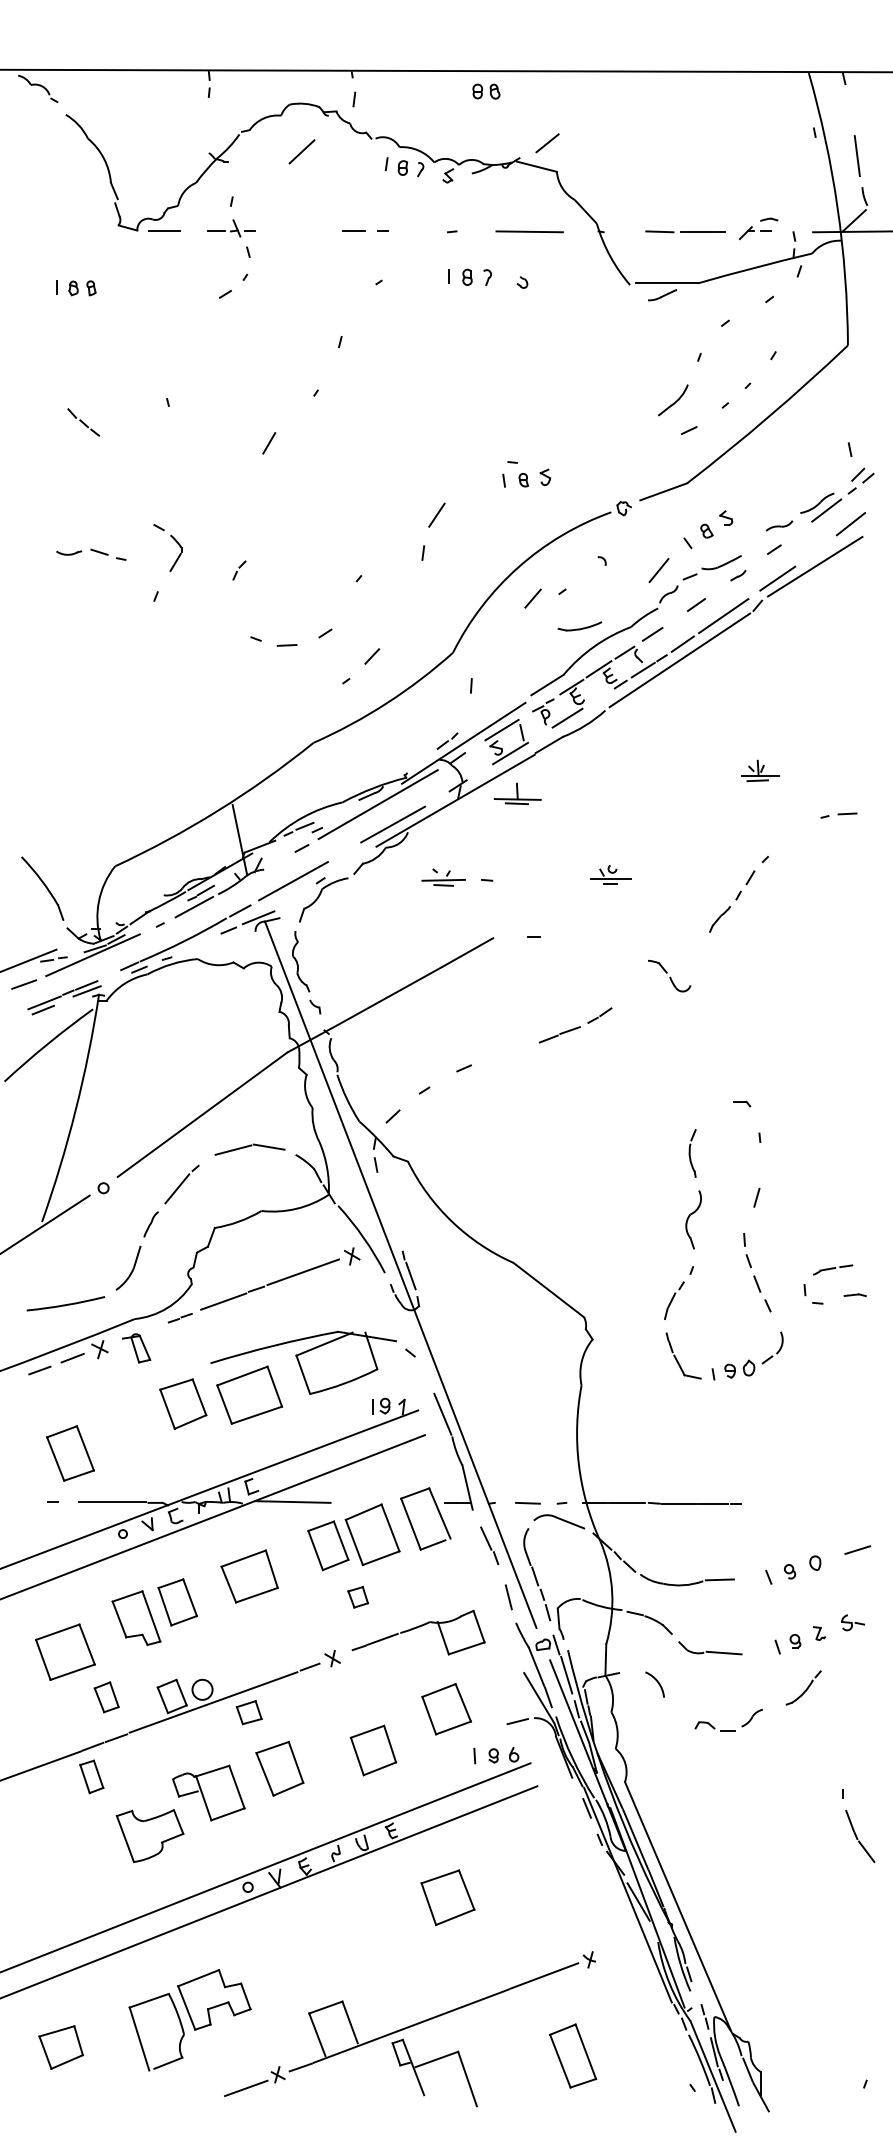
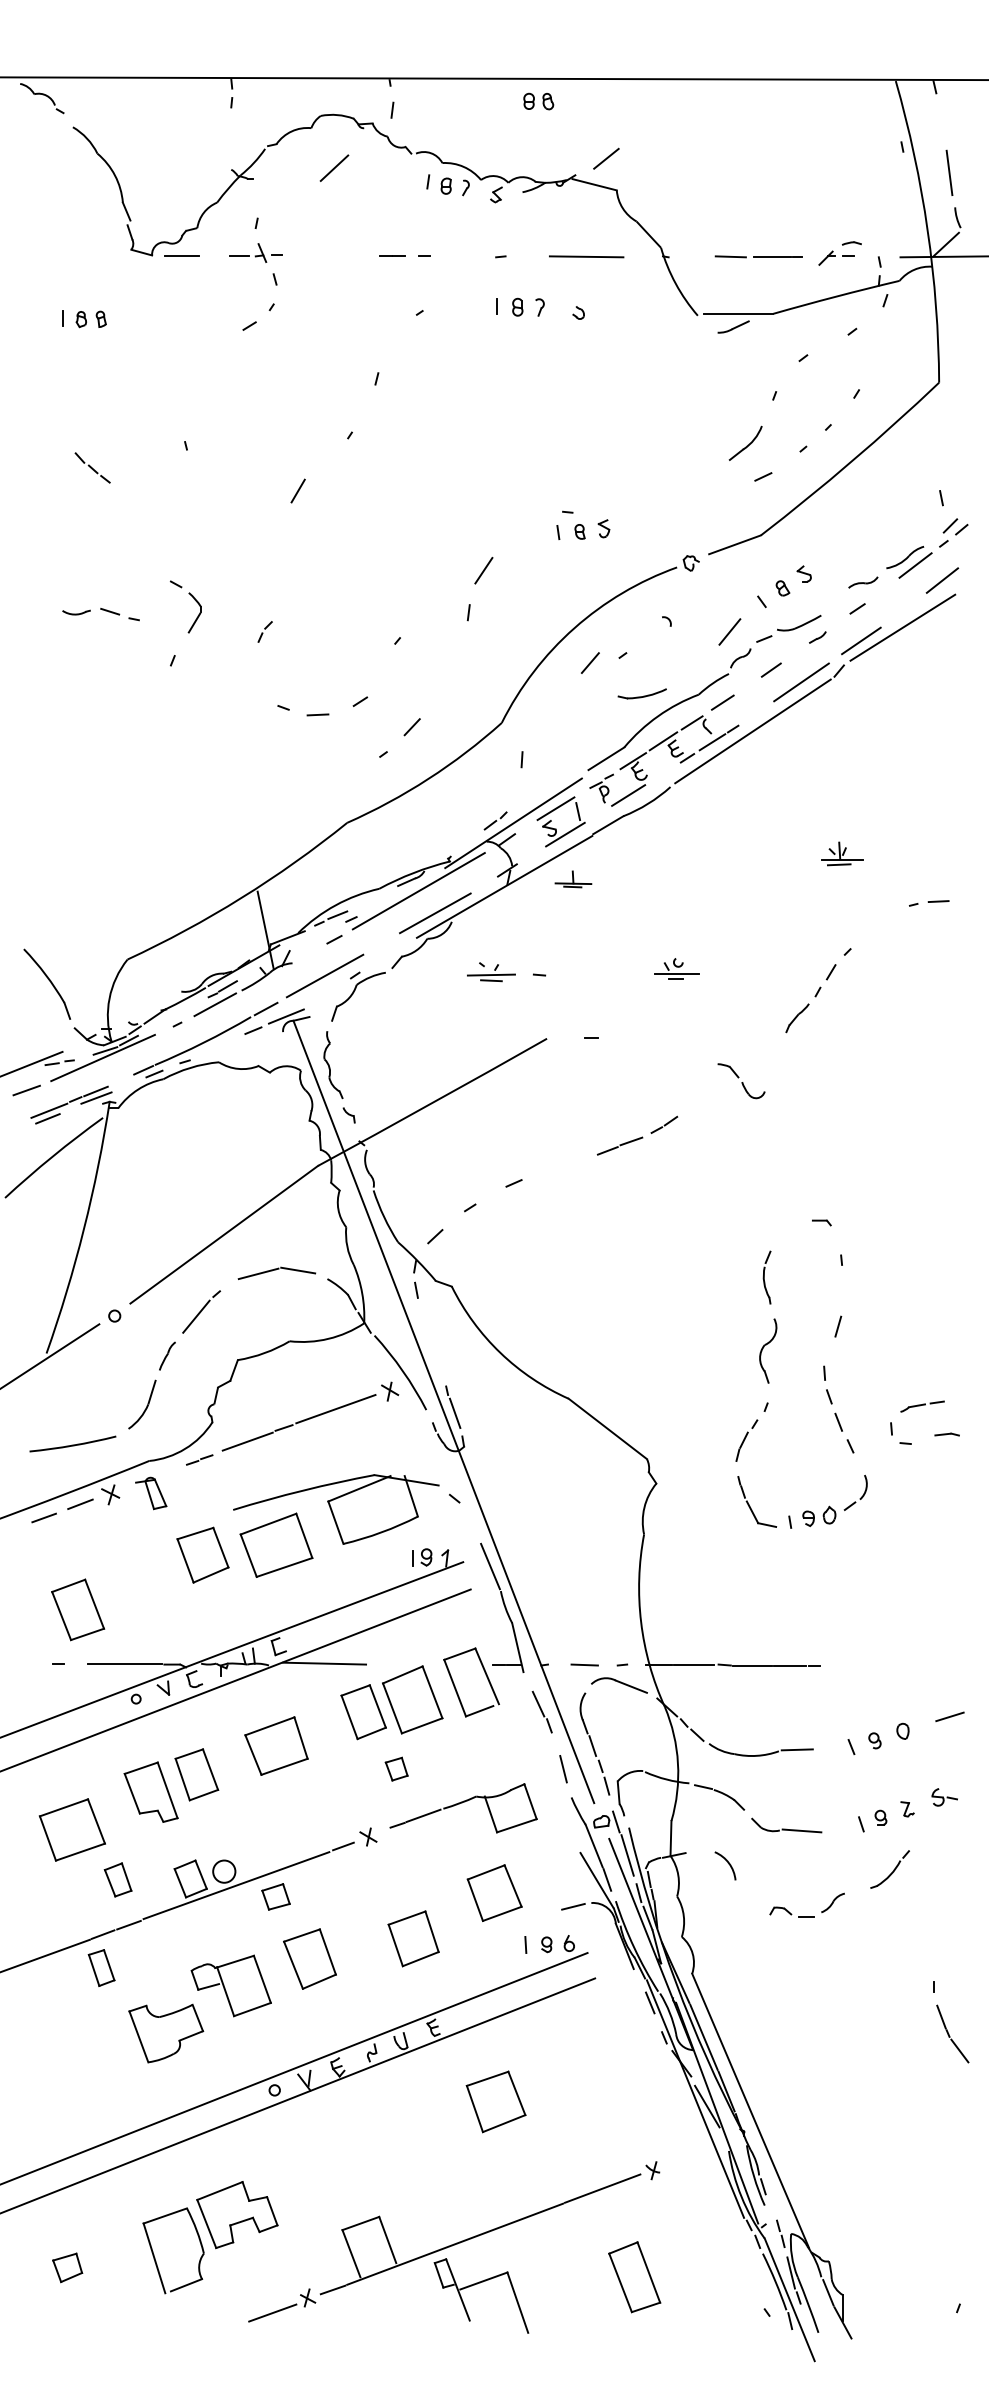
line: (683, 644) -> (756, 713), removed
part: (517, 794) -> (573, 879), size x0.7
part: (60, 2047) -> (67, 2267), size x0.6

